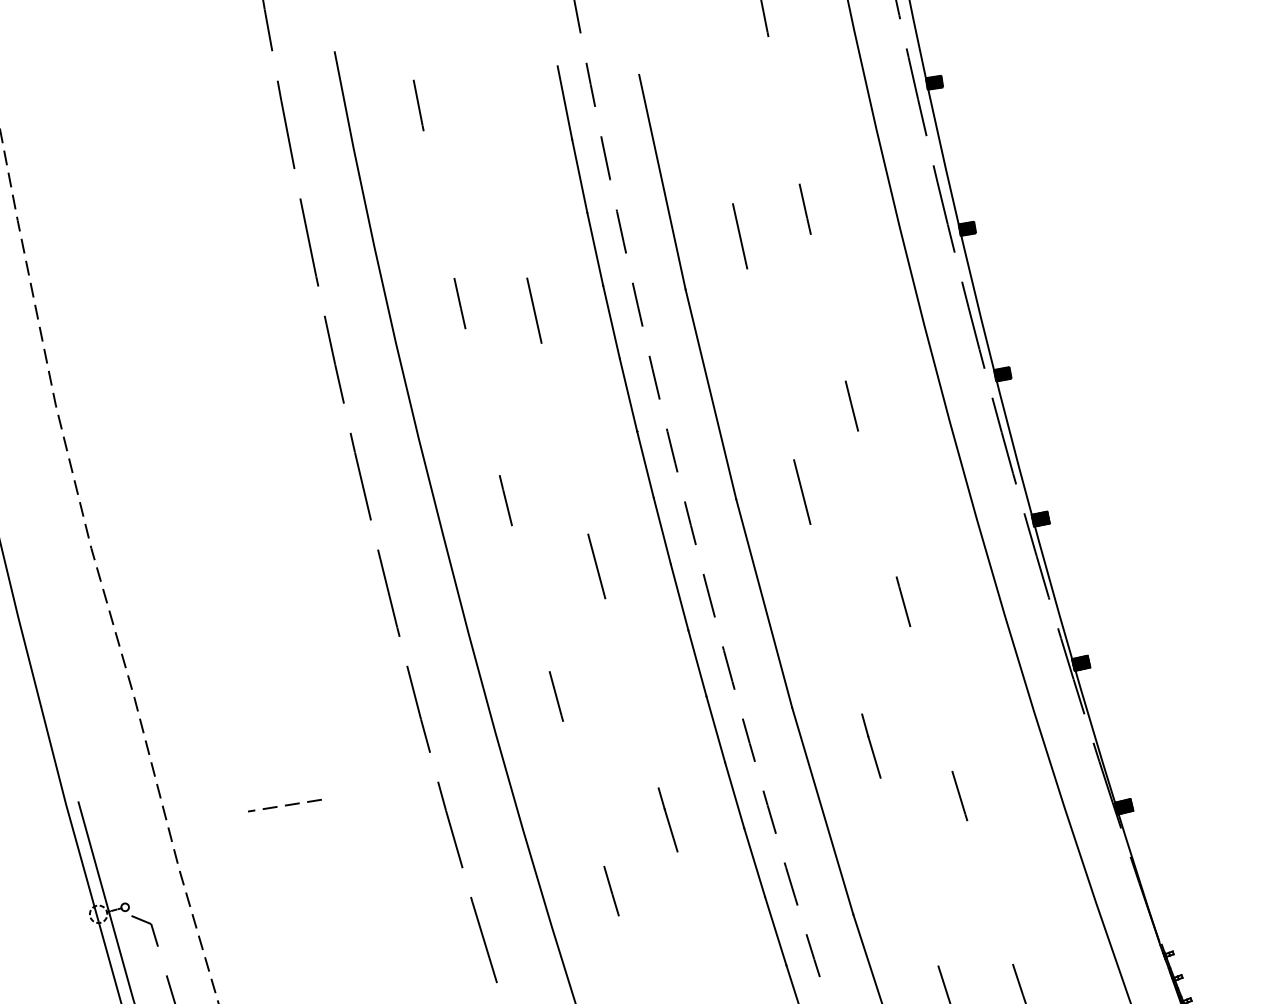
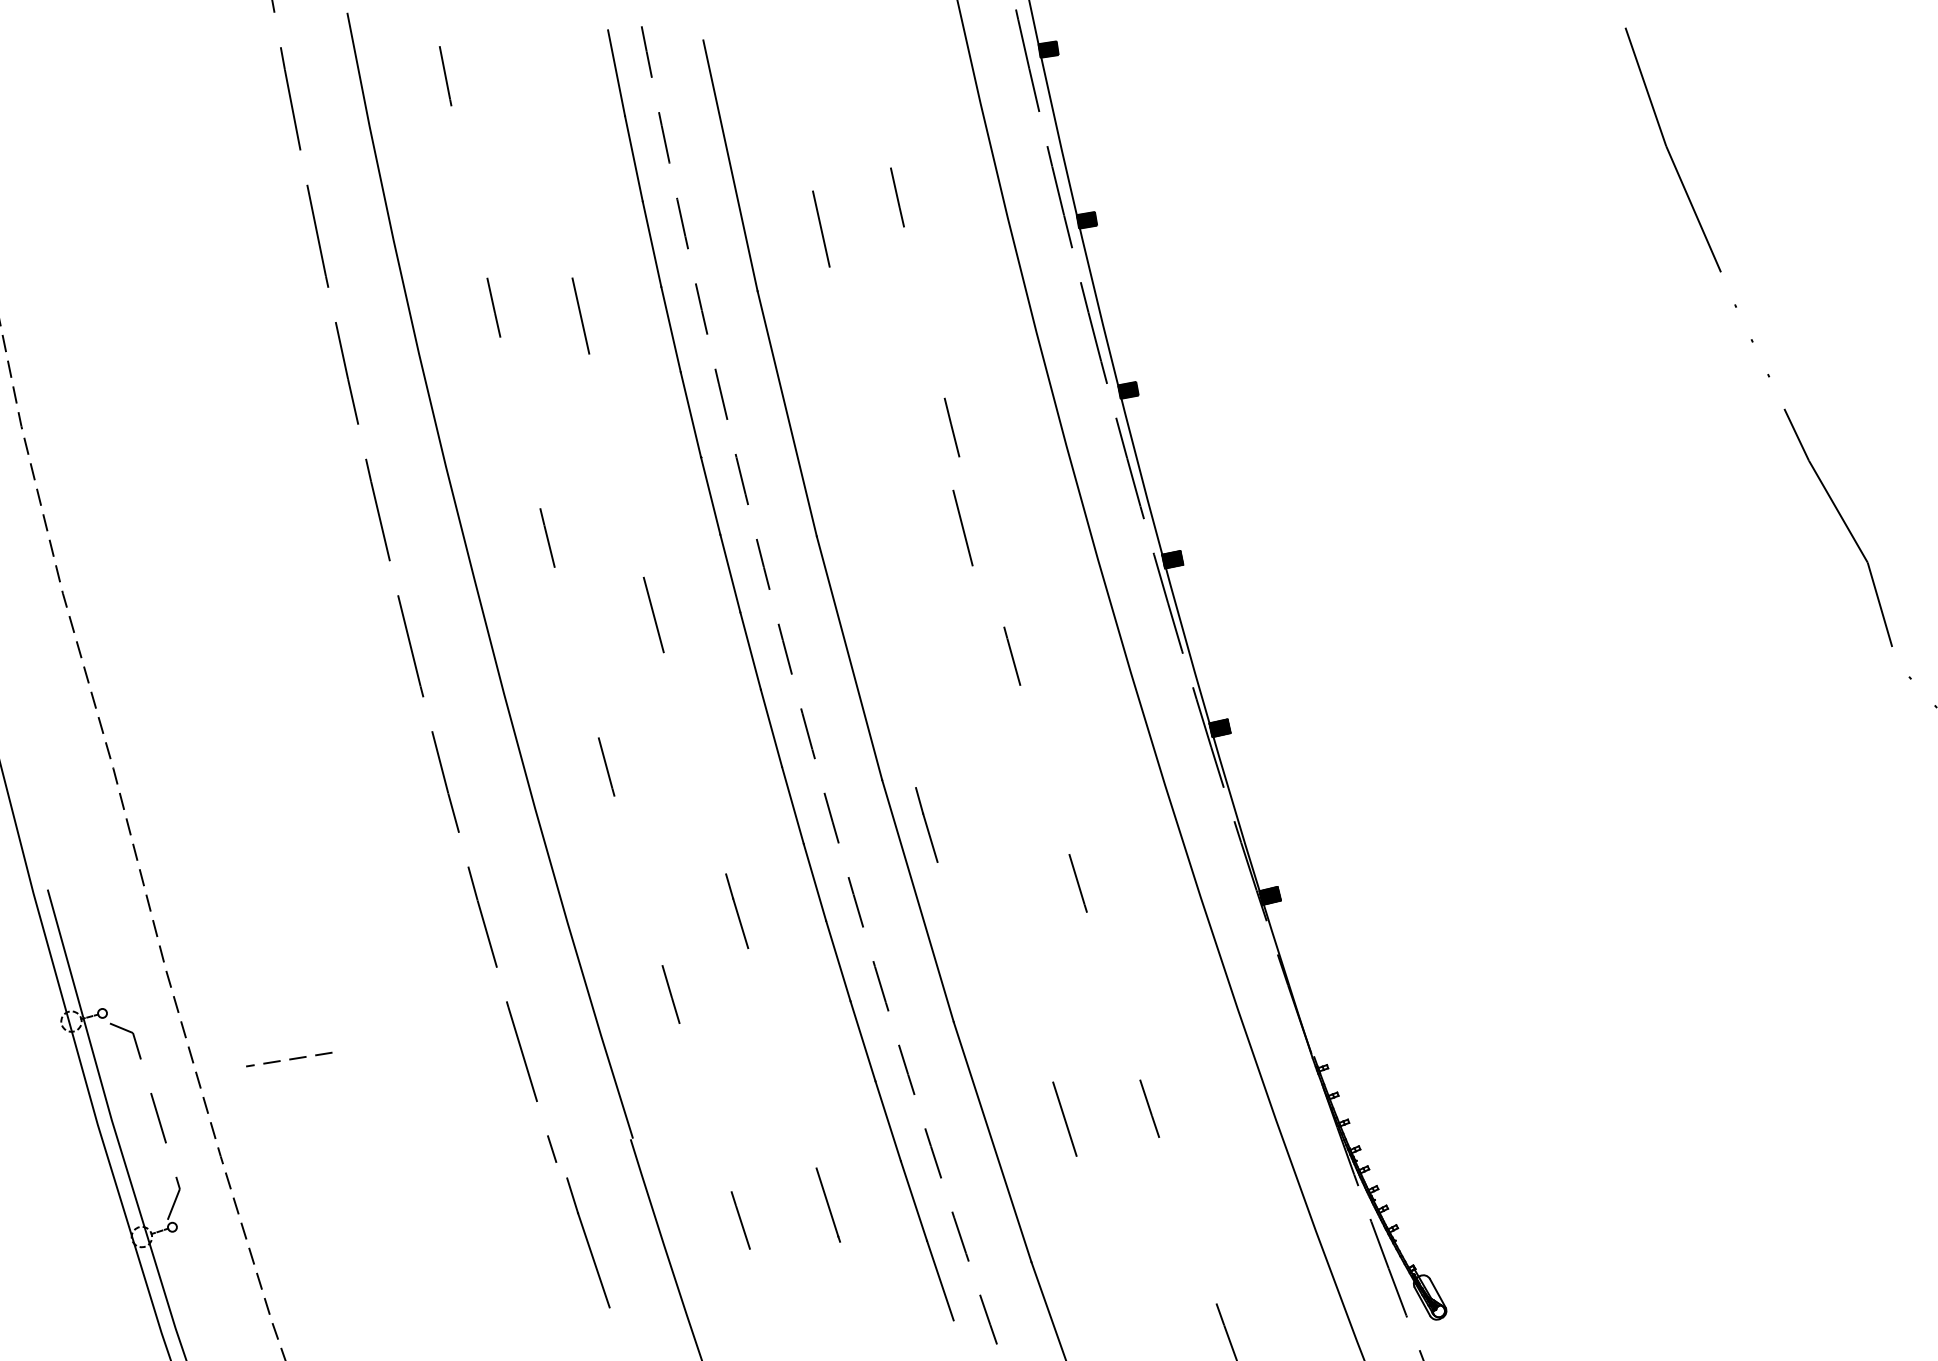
line: (801, 491) -> (962, 527), moved
line: (871, 745) -> (926, 824), moved
line: (285, 805) -> (289, 1059), moved

